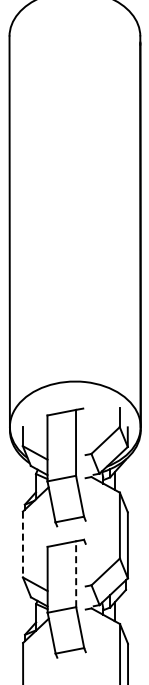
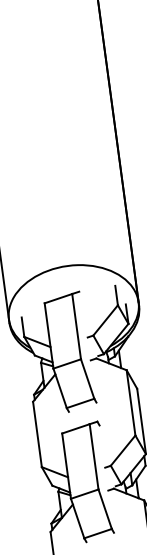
line: (22, 544) -> (36, 434), dashed -> solid
line: (76, 574) -> (94, 457), dashed -> solid

